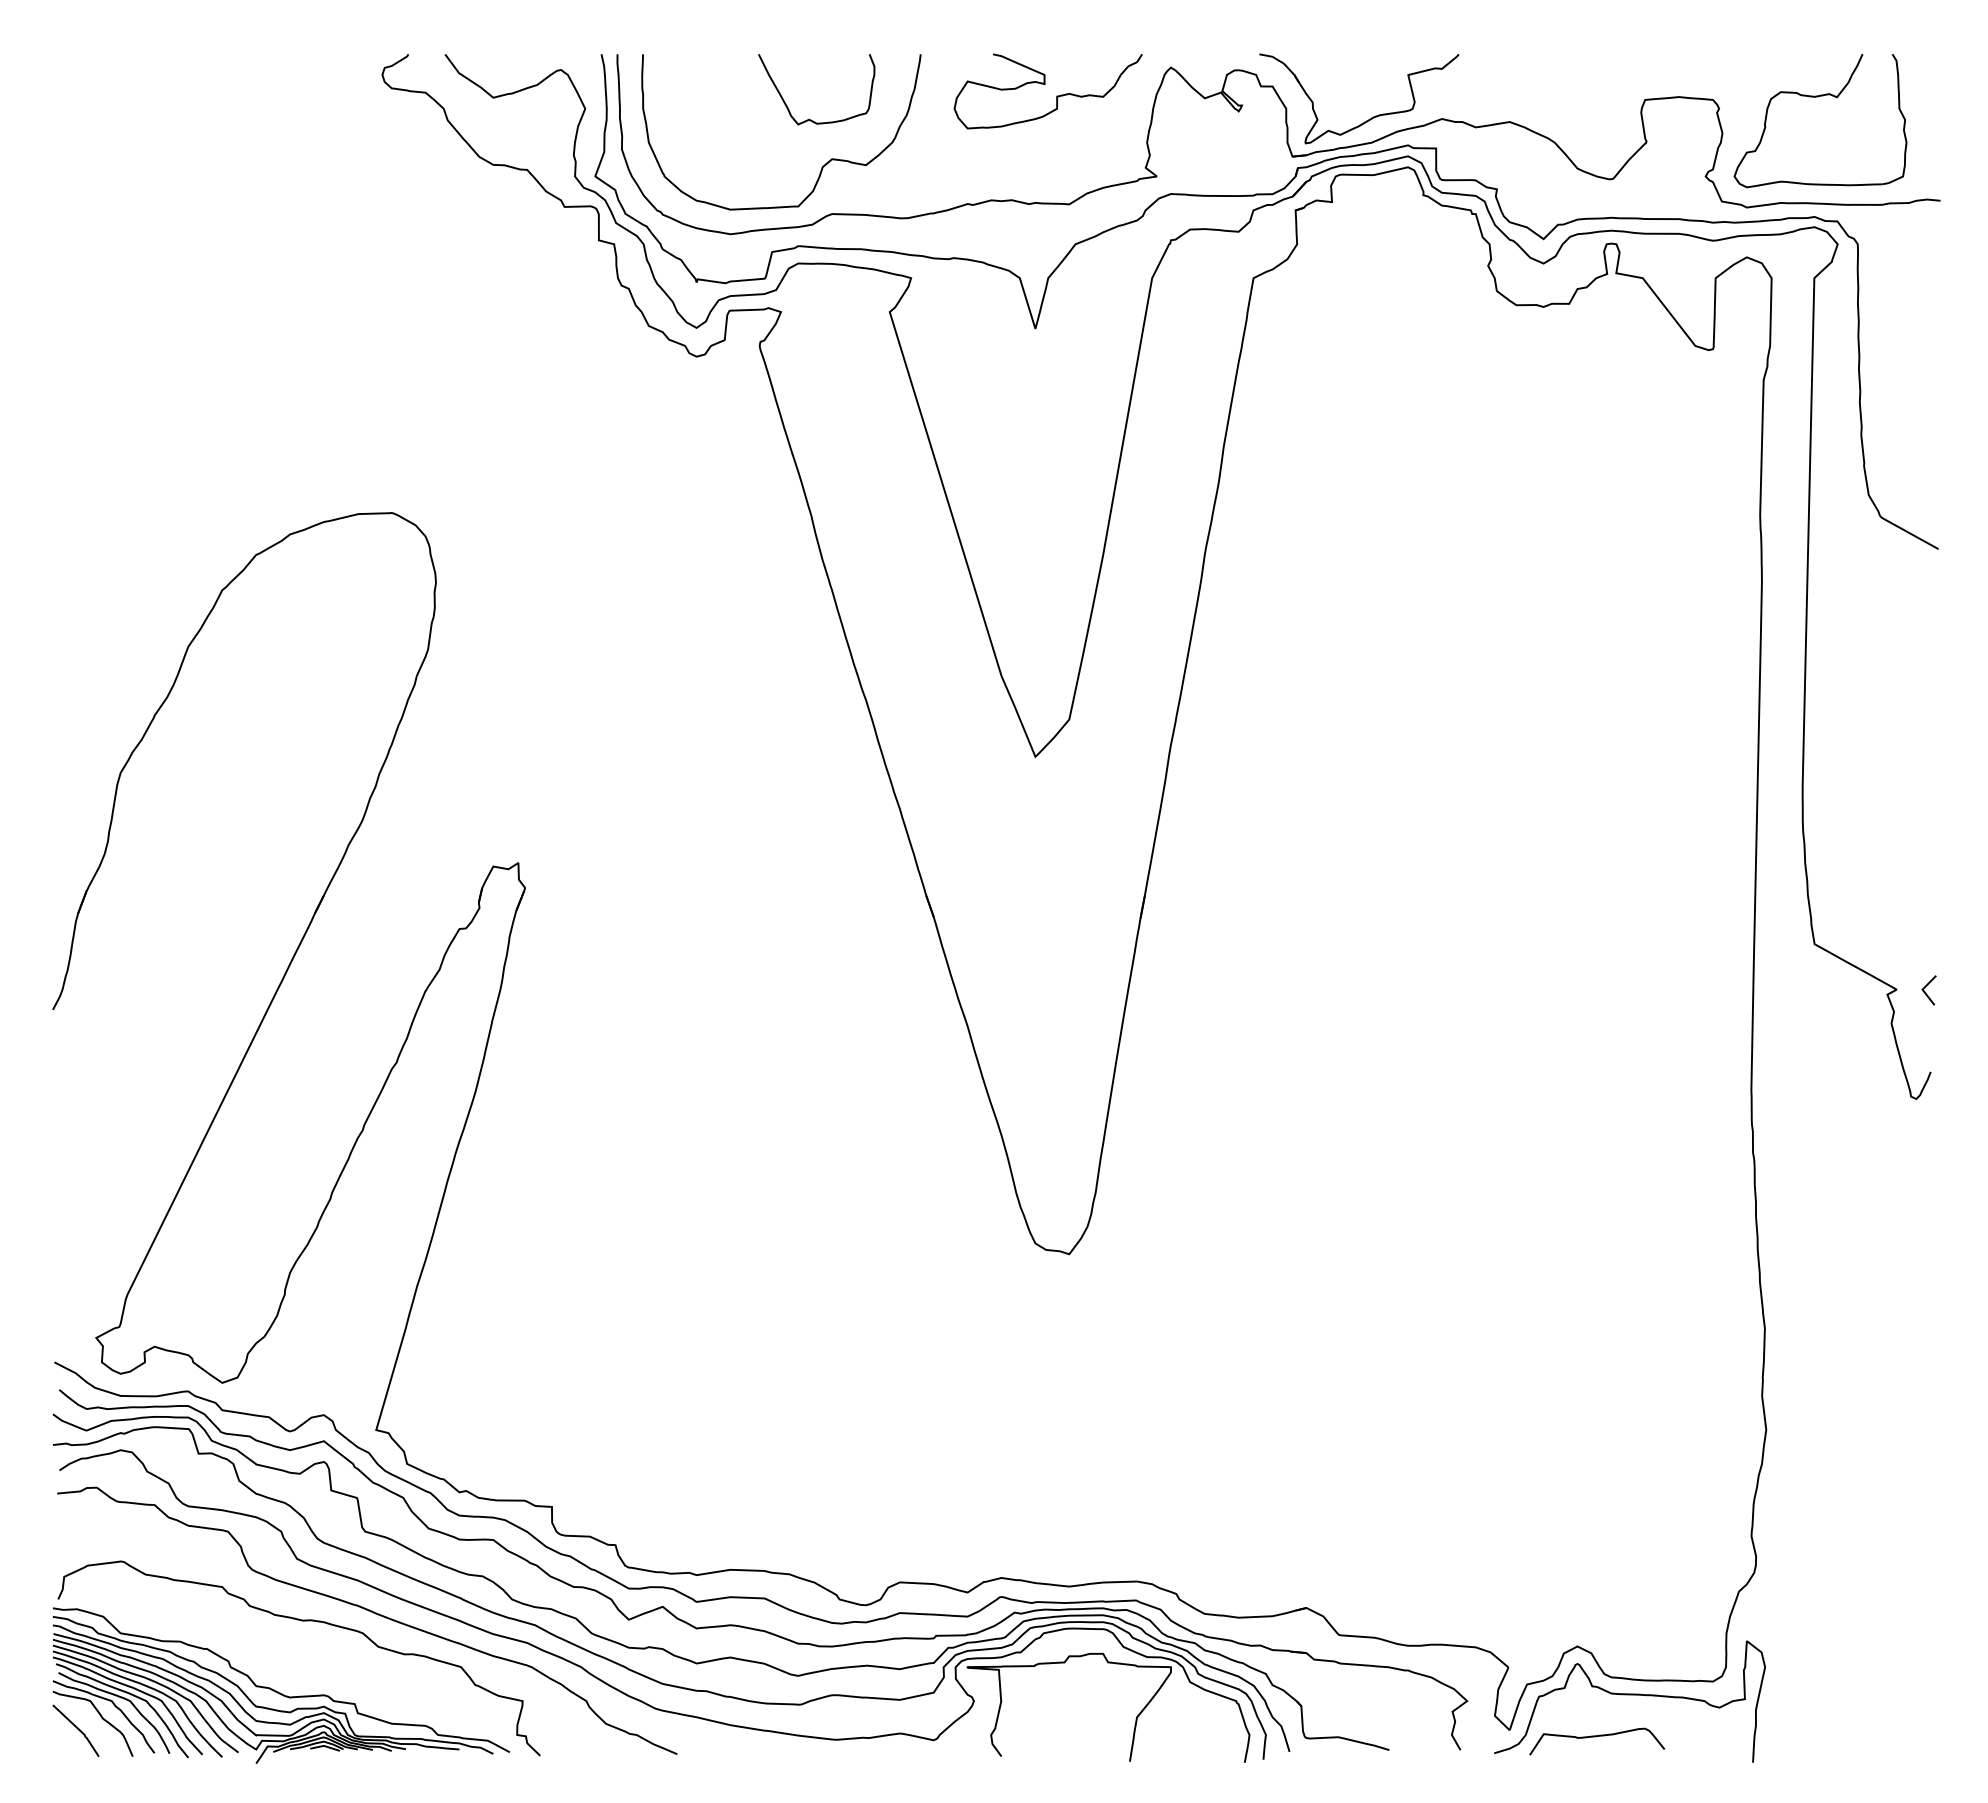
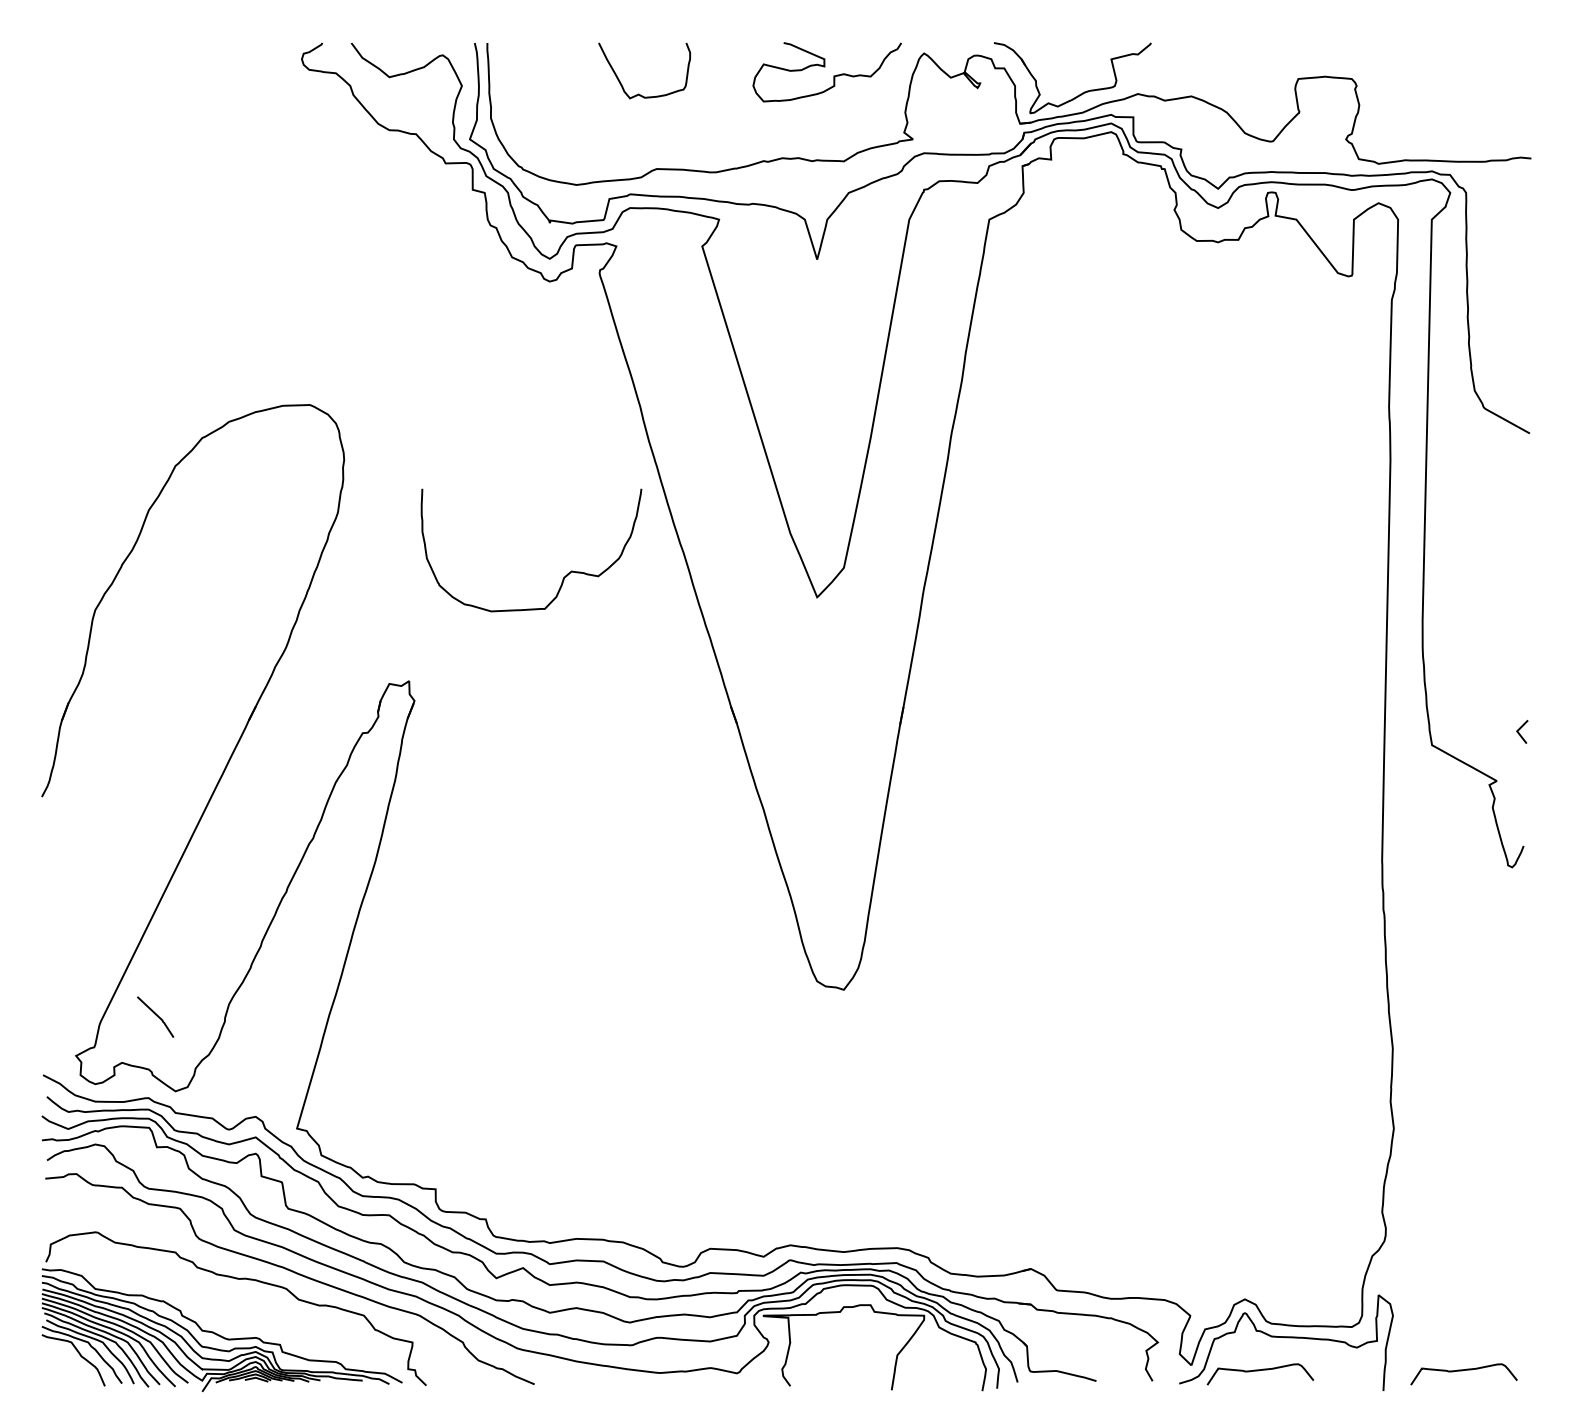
part: (1818, 97) -> (1435, 77), removed
curve: (821, 167) -> (563, 578), moved
line: (1925, 991) -> (1519, 732), moved
curve: (76, 1728) -> (155, 1015), moved
curve: (1854, 1737) -> (1463, 1371), added

